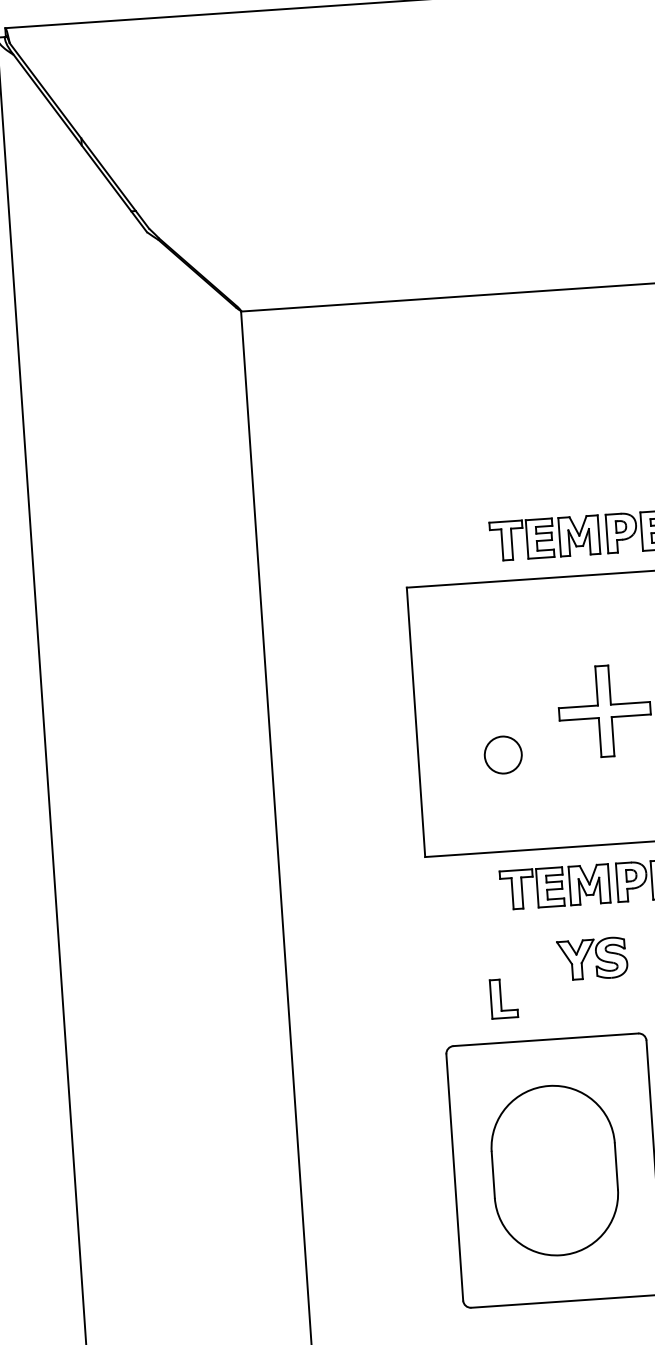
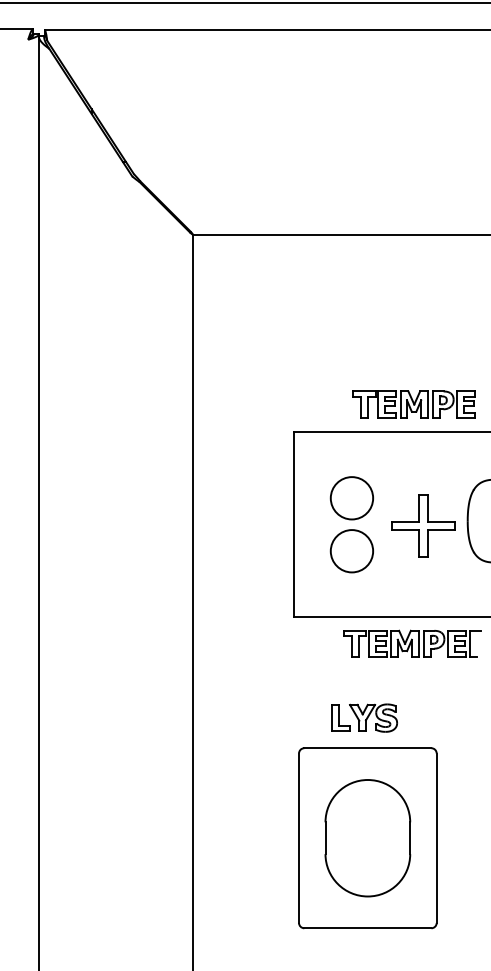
circle: (497, 678) -> (351, 498), added
circle: (502, 755) -> (351, 551), size x1.67
part: (592, 958) -> (373, 717), moved

